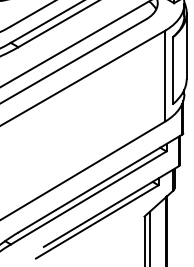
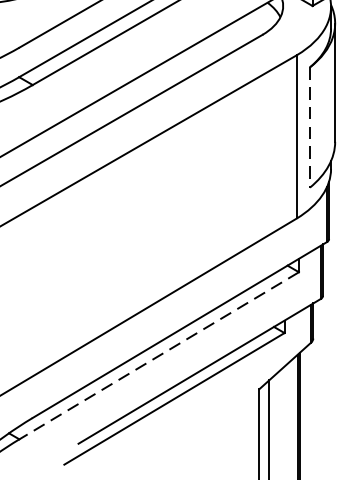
line: (172, 71) -> (309, 128), solid -> dashed
line: (88, 197) -> (158, 354), solid -> dashed

